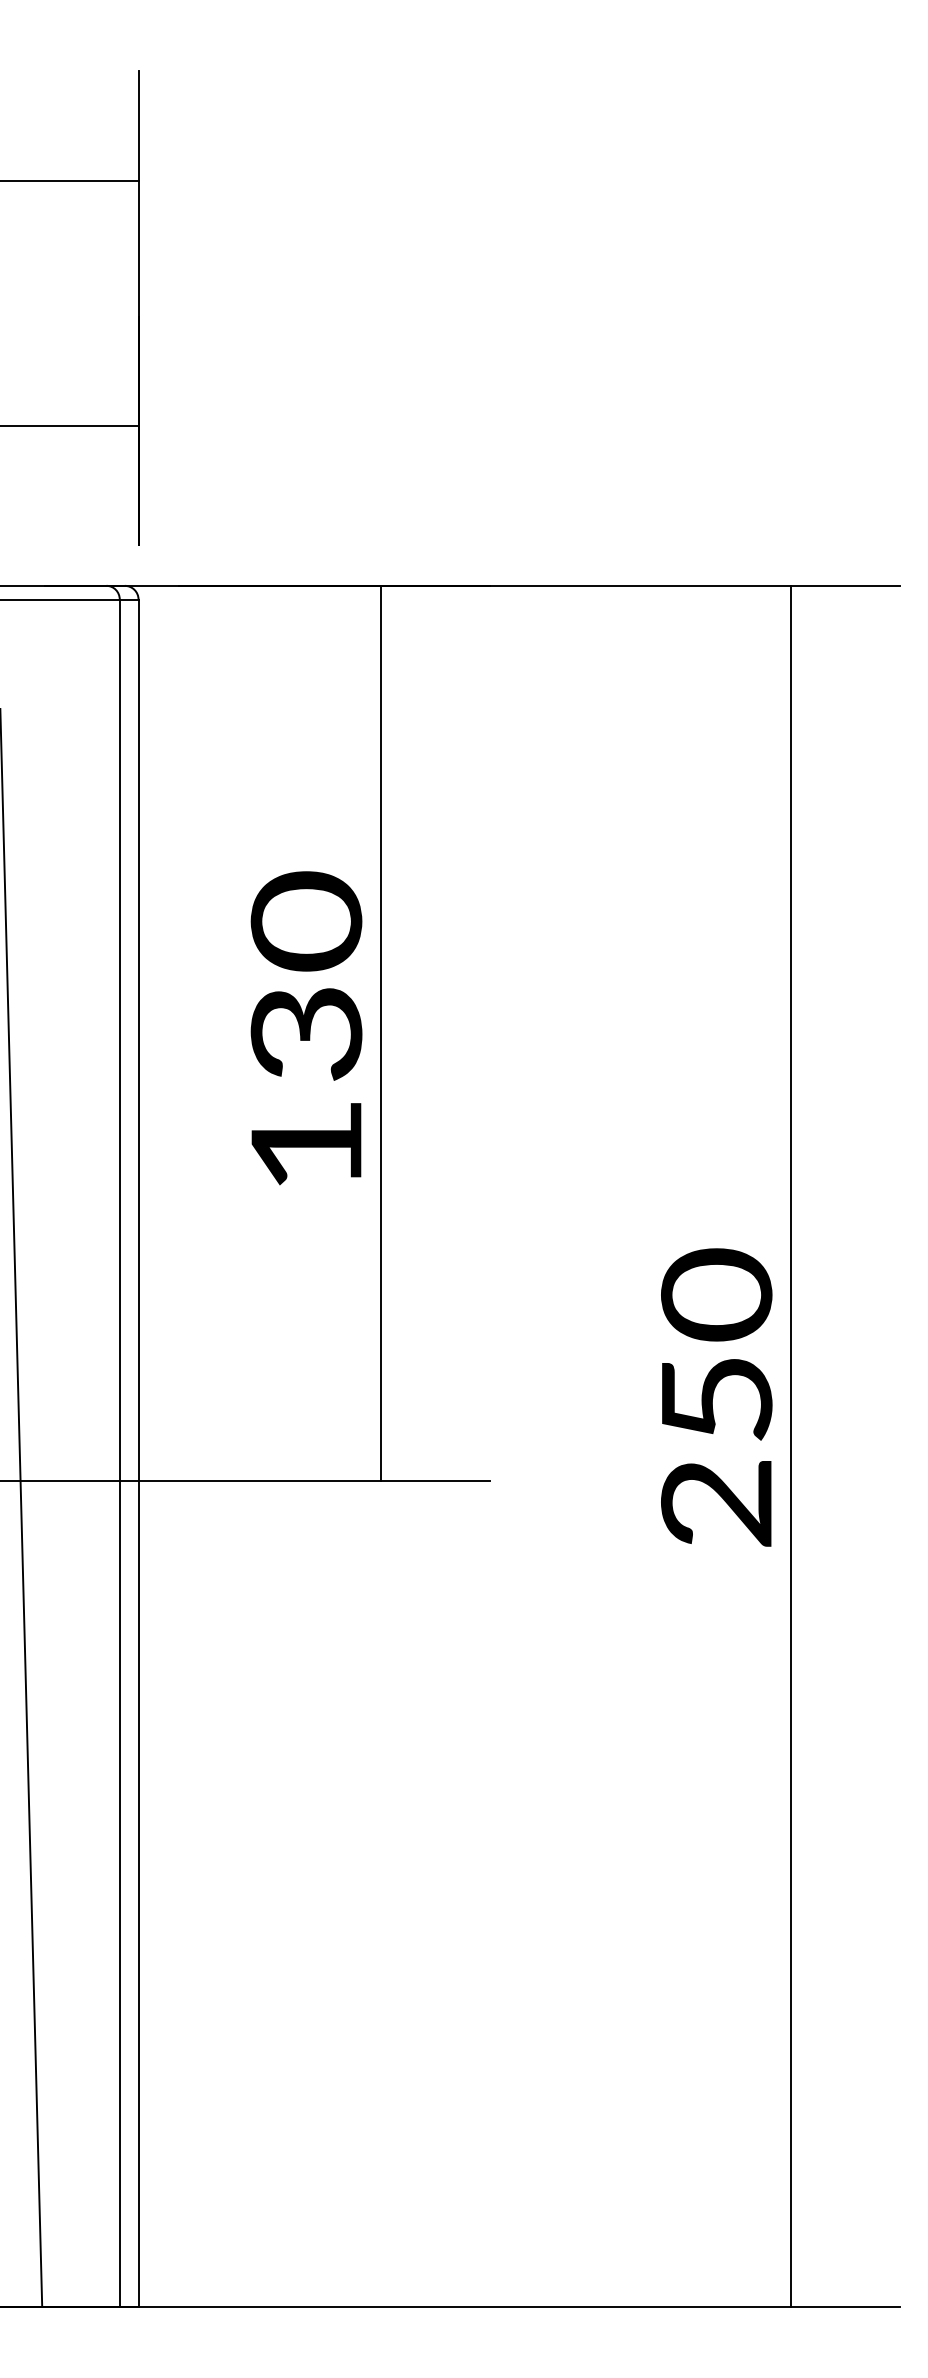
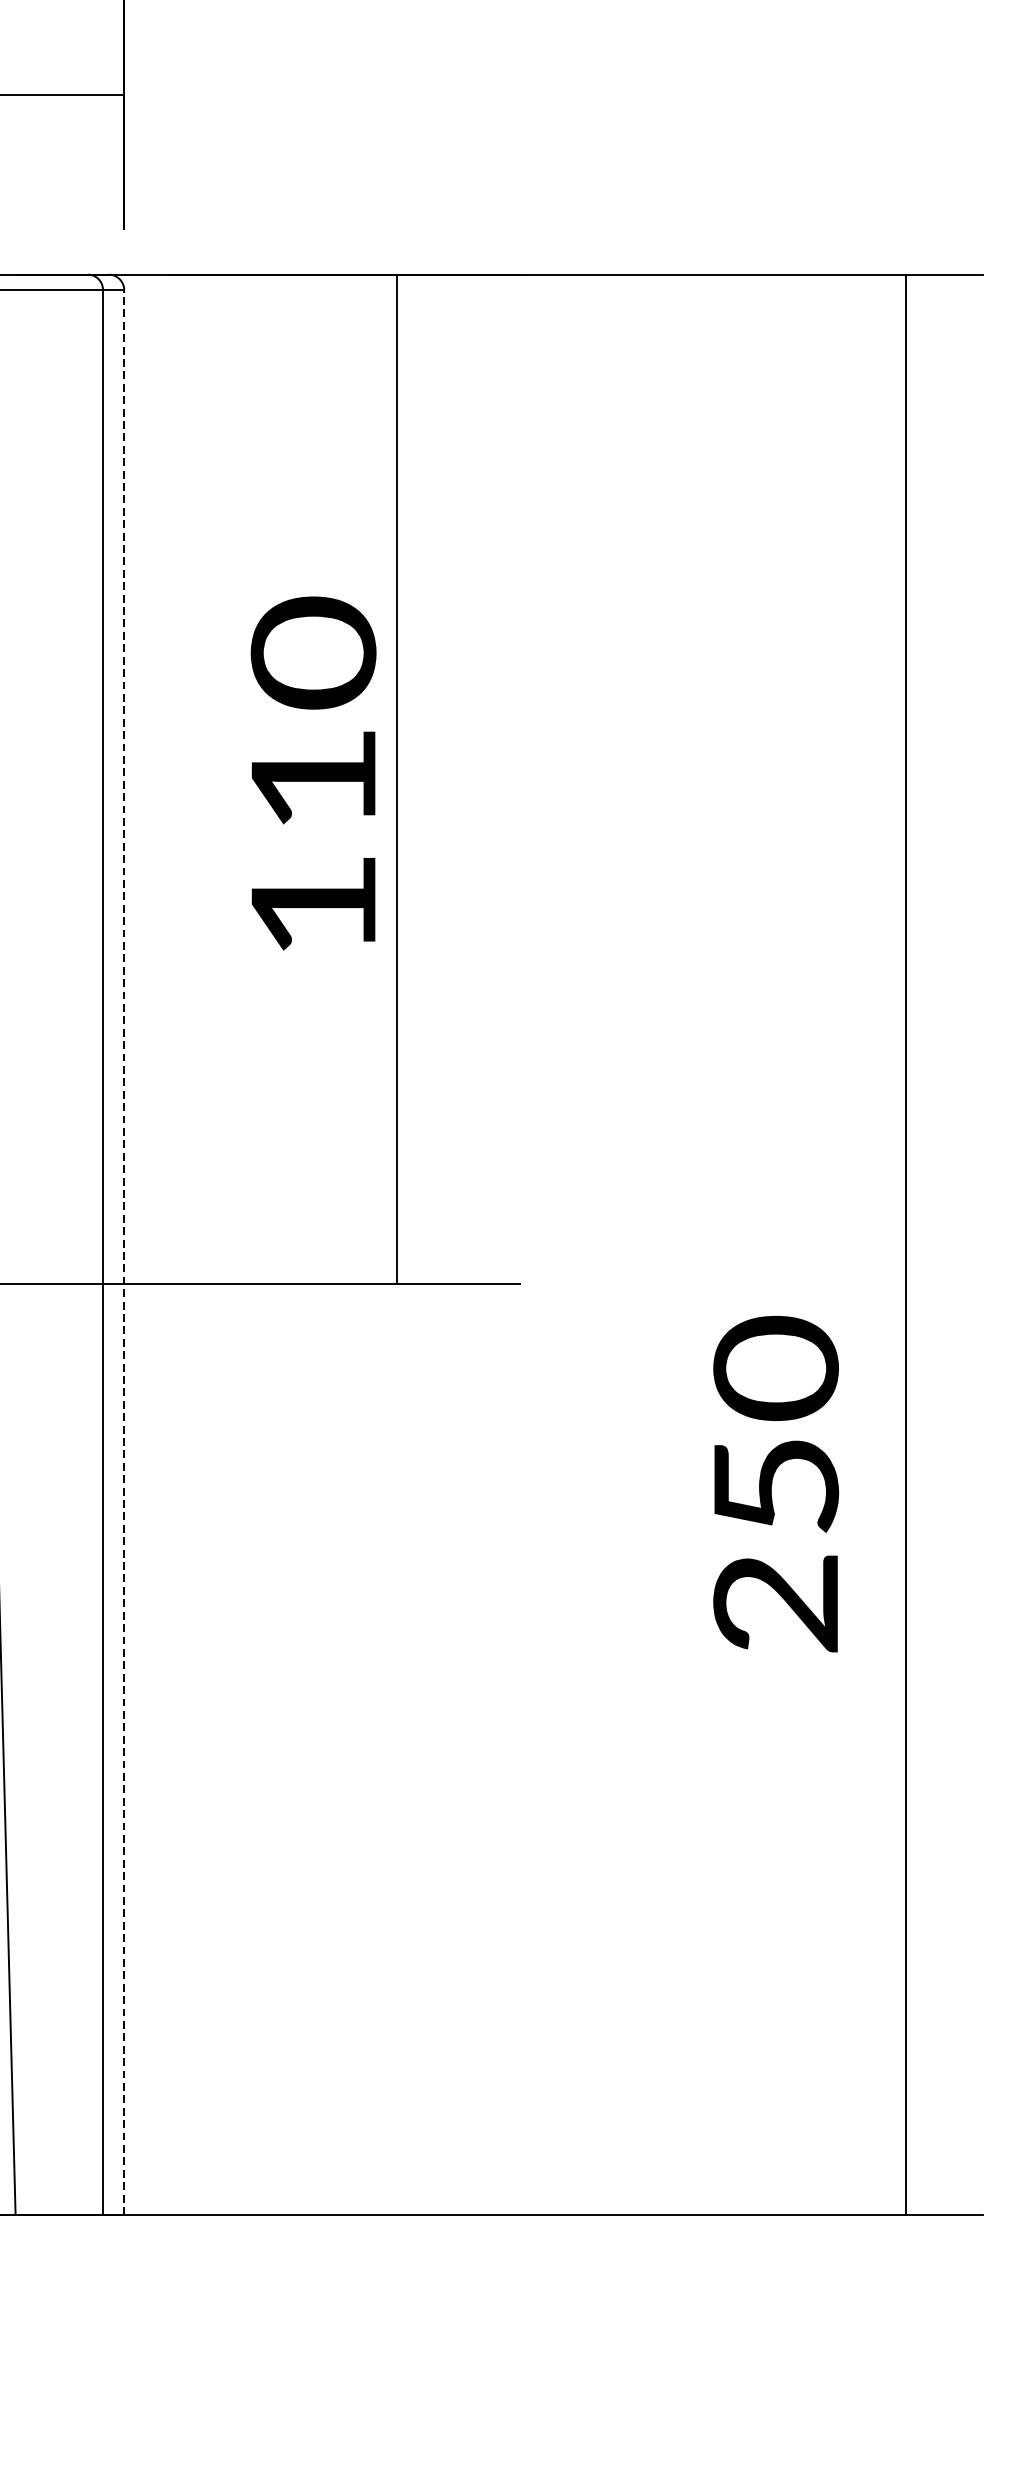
text: (306, 1034) -> (313, 780), 130 -> 110
text: (716, 1397) -> (775, 1484), moved
line: (790, 1445) -> (905, 1243), moved
line: (138, 1453) -> (124, 1252), solid -> dashed

